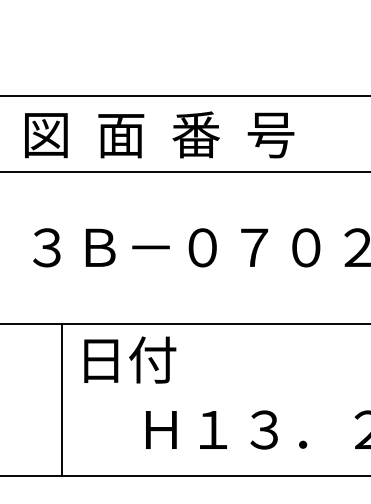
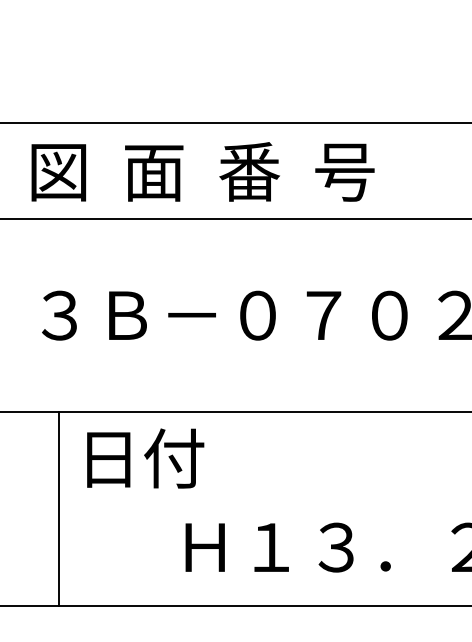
text: (130, 360) -> (145, 458), moved
line: (61, 399) -> (58, 508), moved

